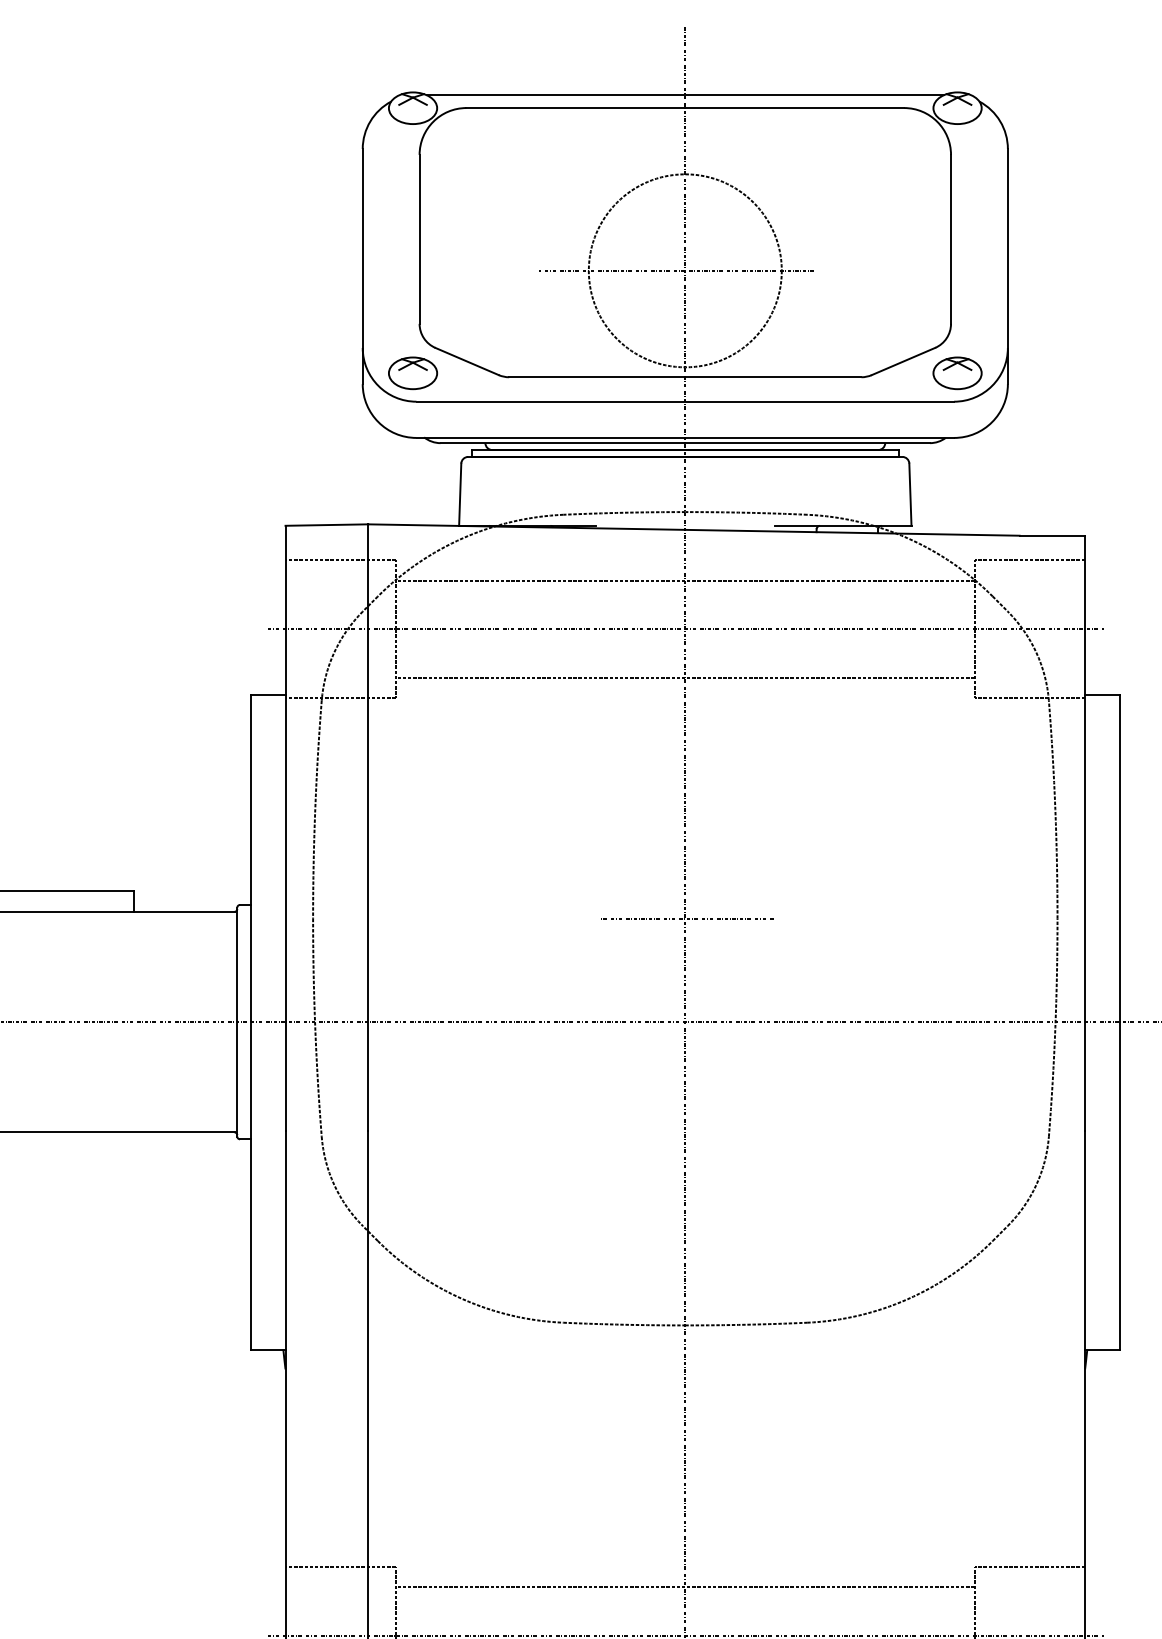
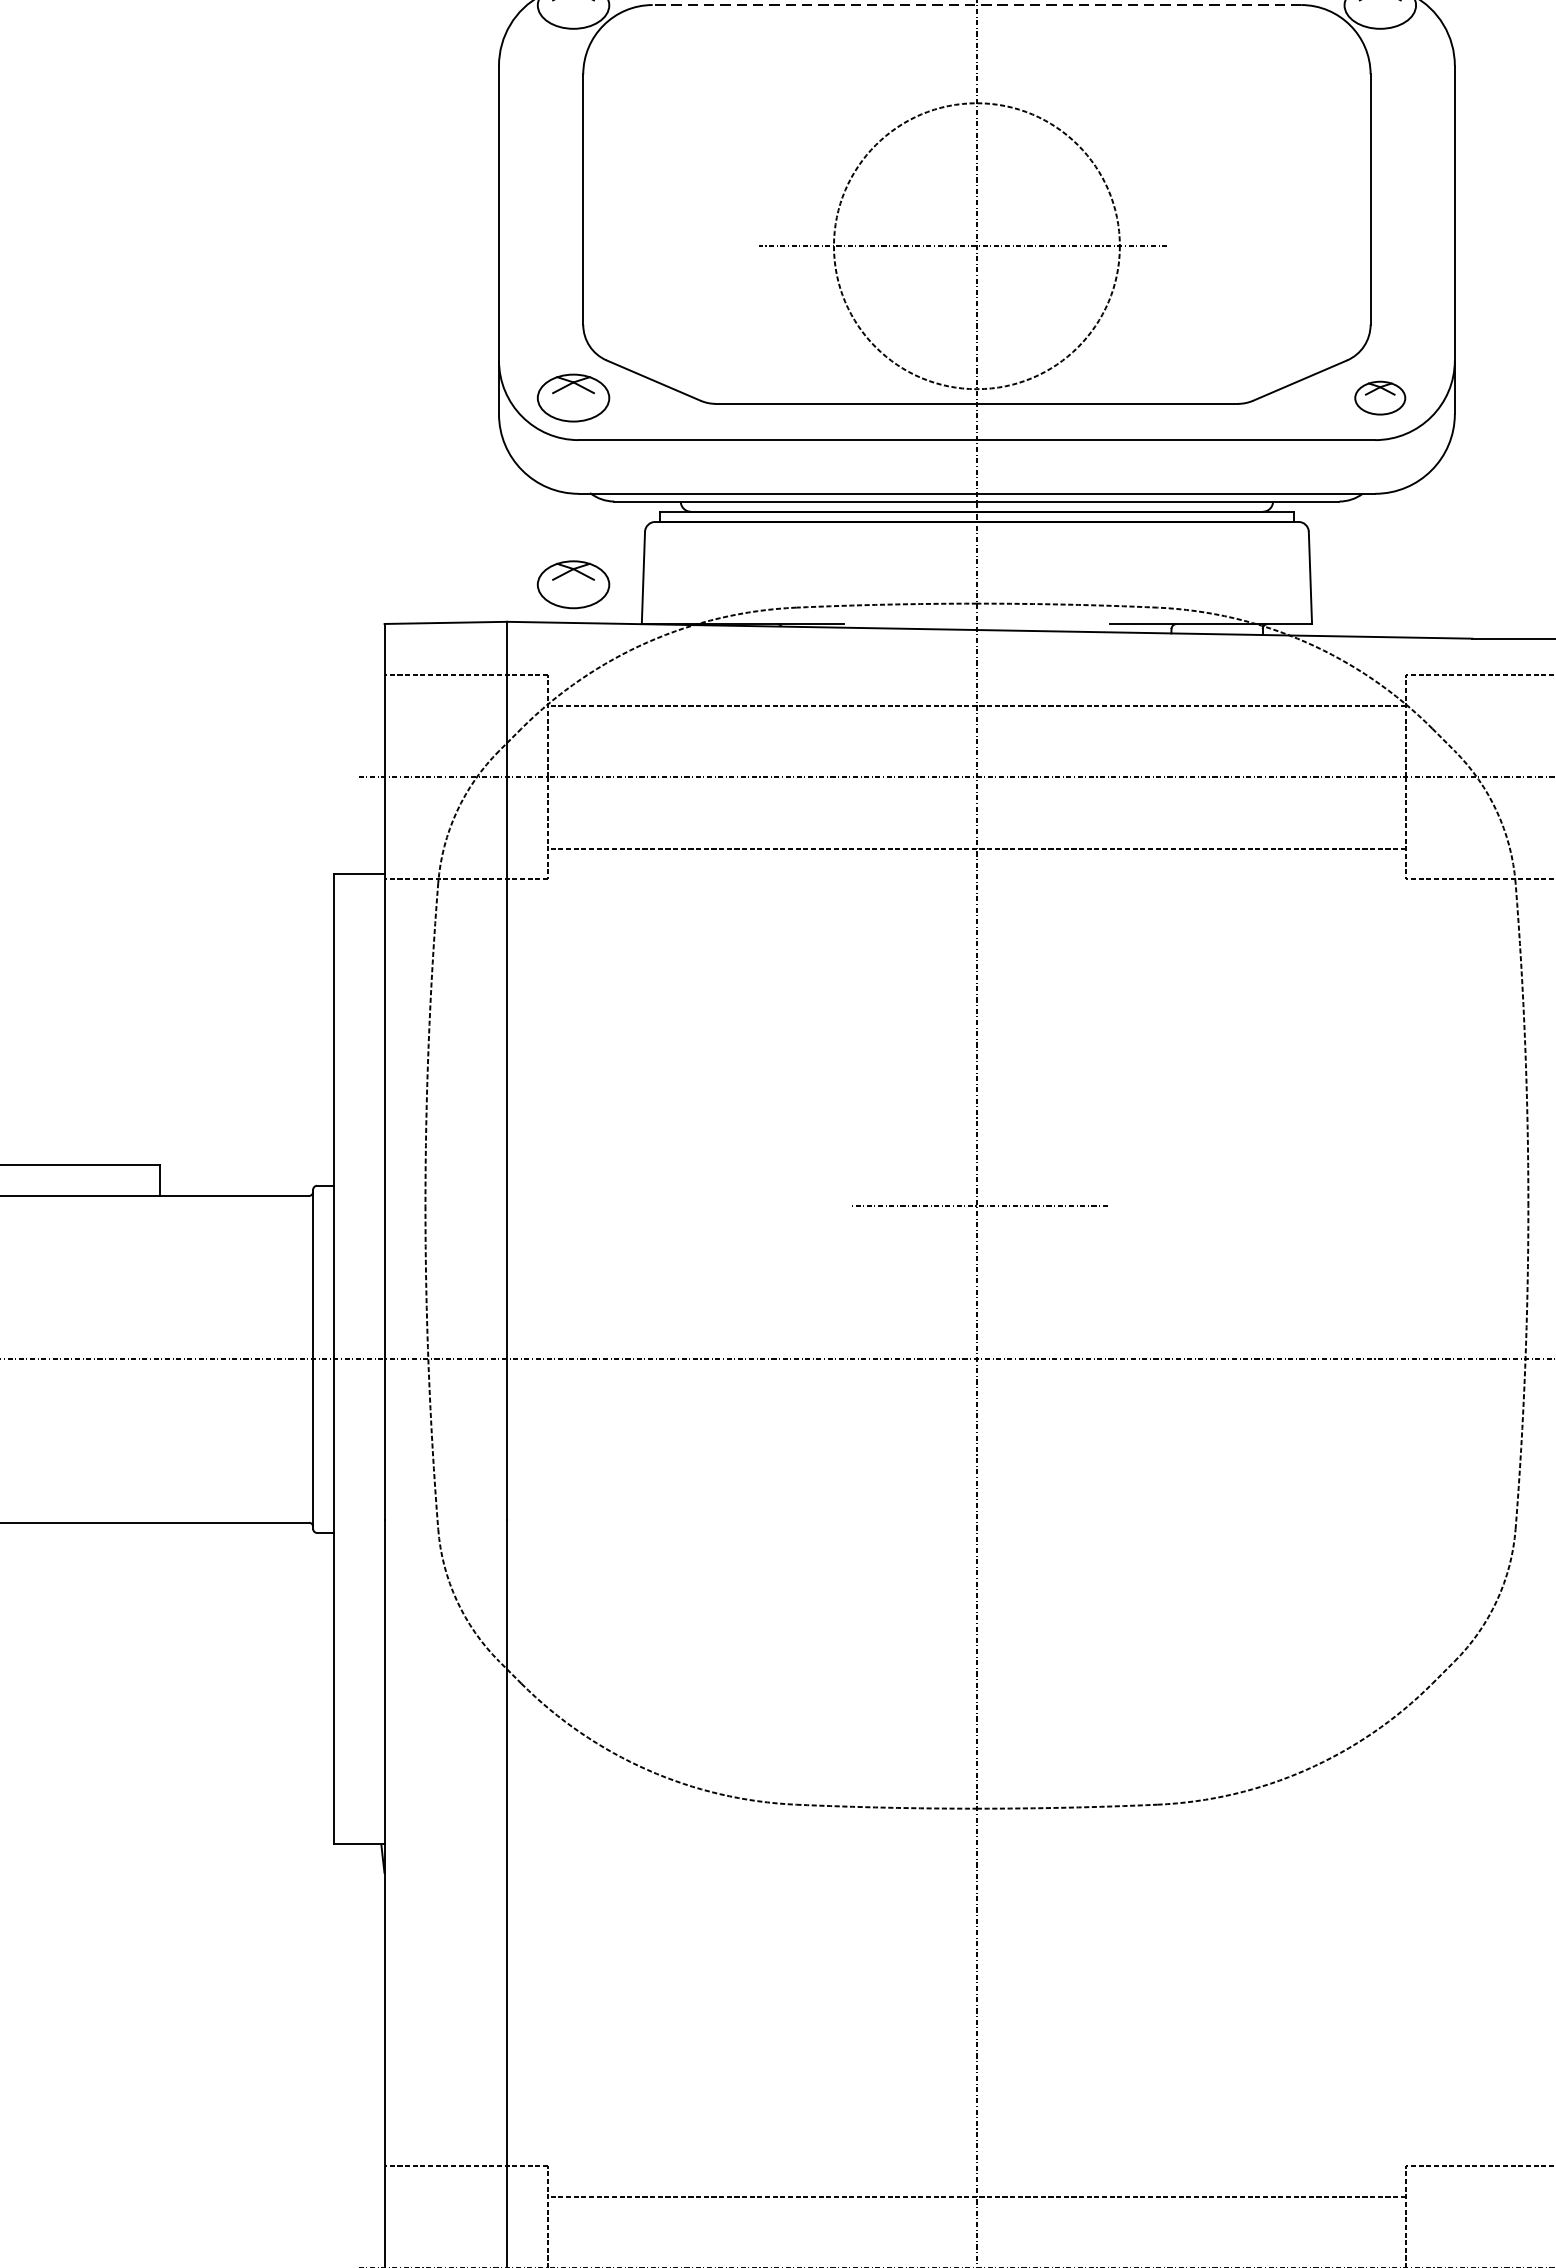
line: (685, 108) -> (977, 5), solid -> dashed
part: (957, 373) -> (1380, 398), size x0.7
part: (413, 499) -> (574, 585), added

